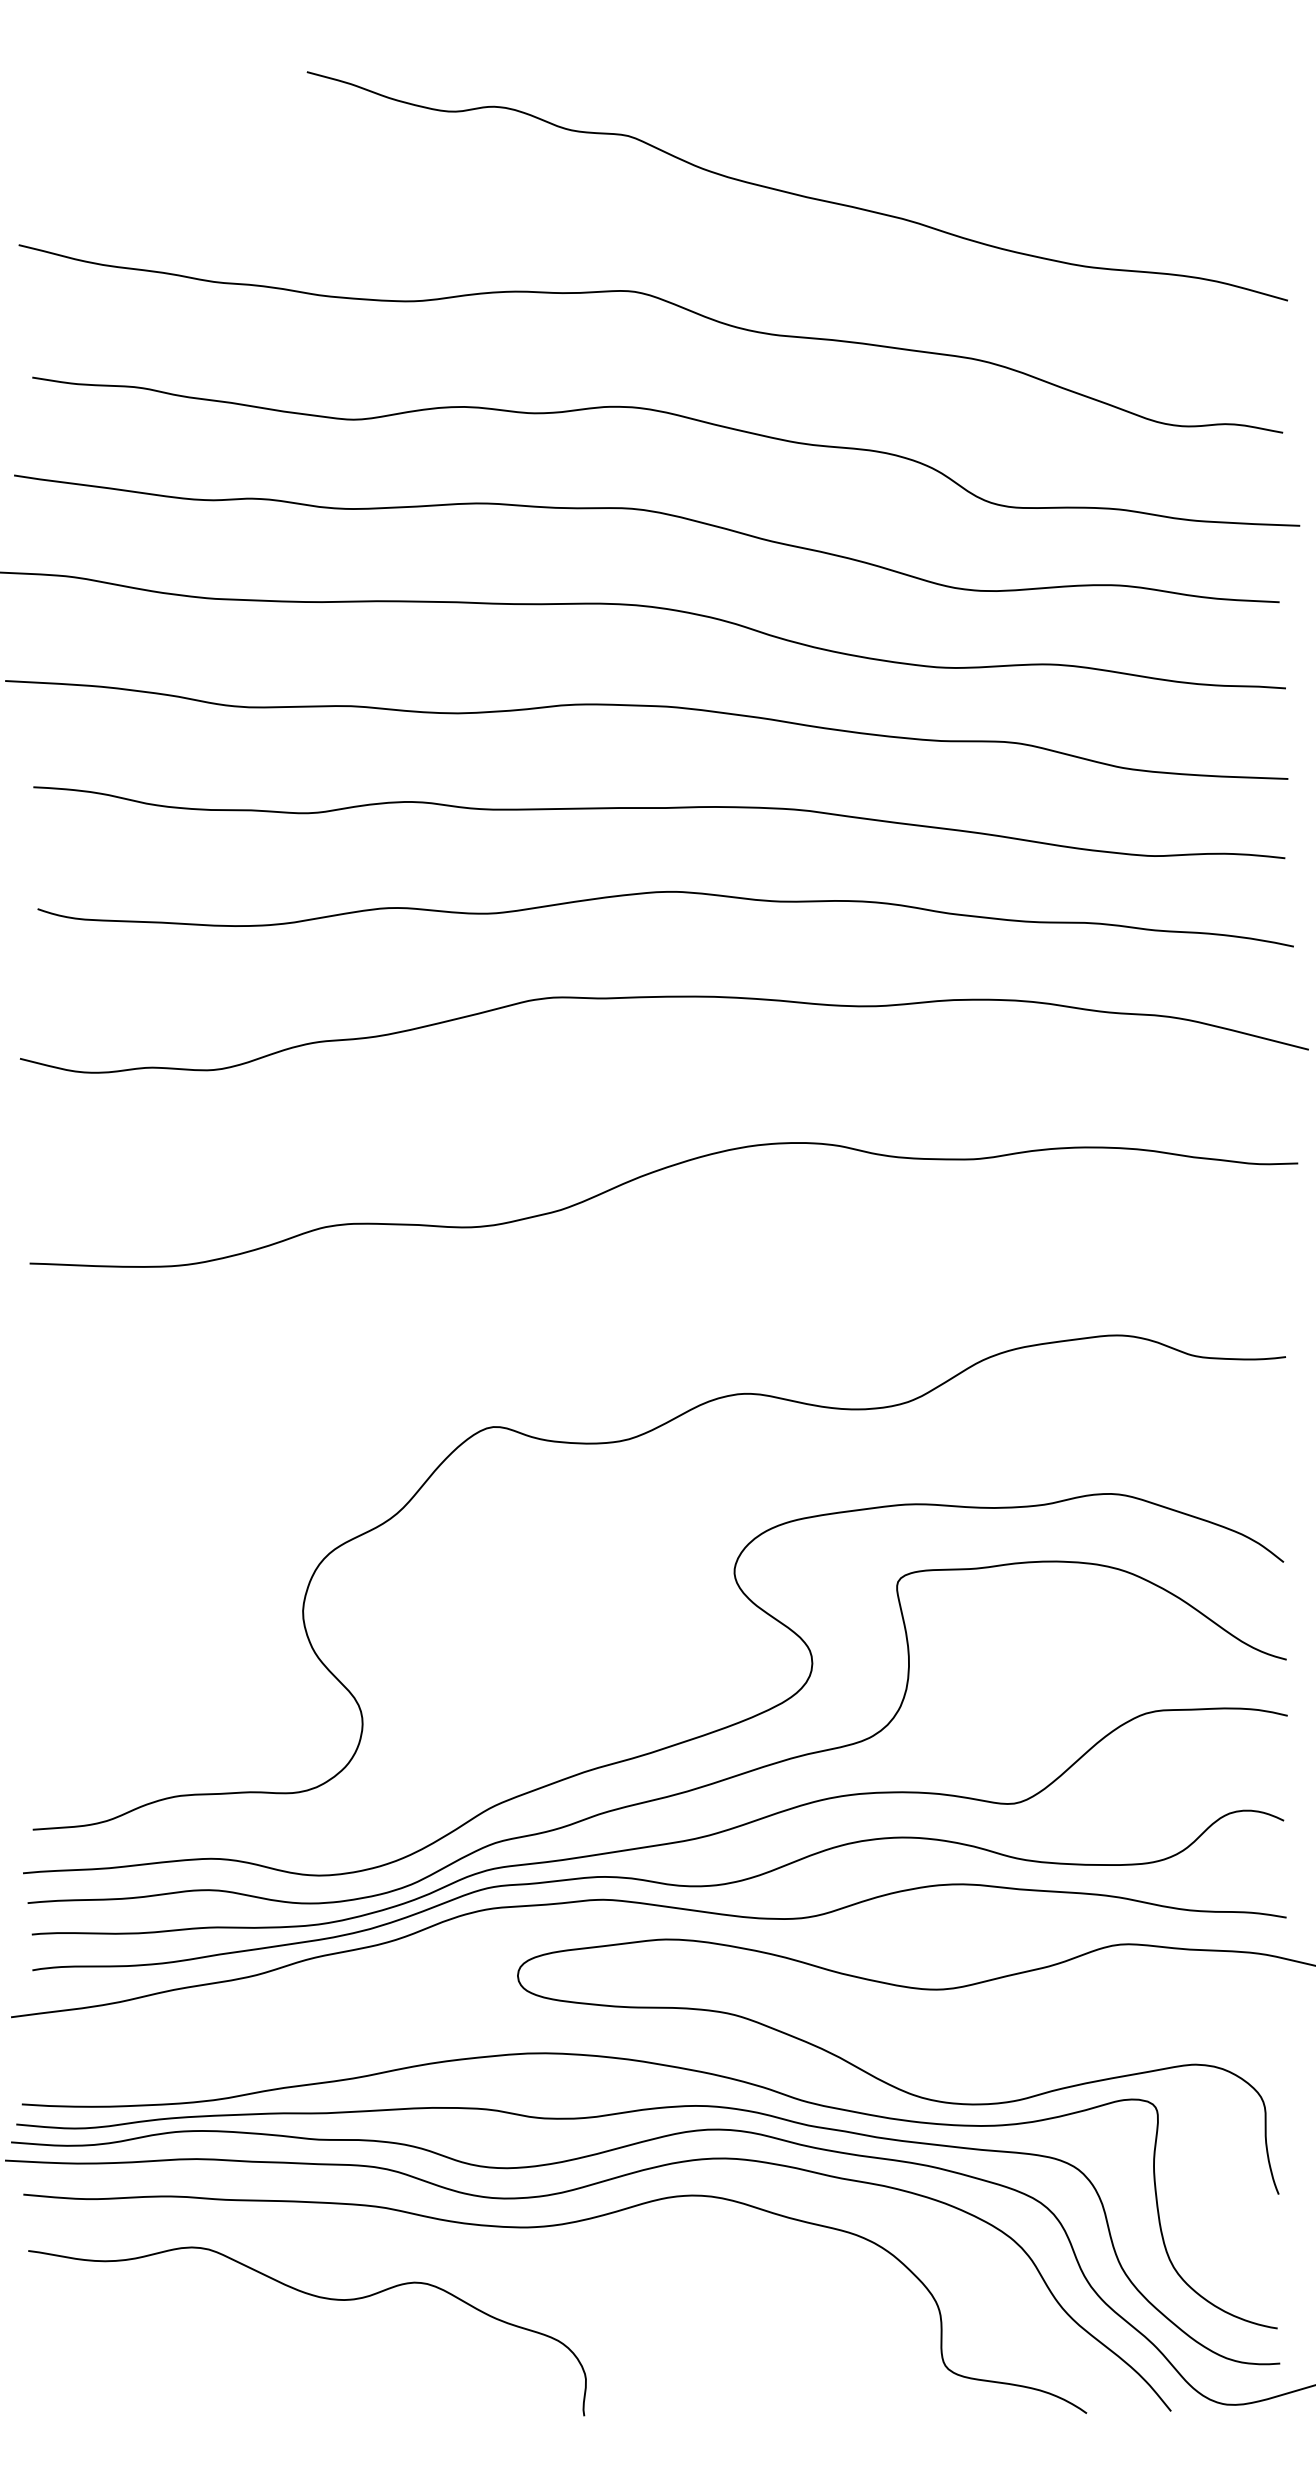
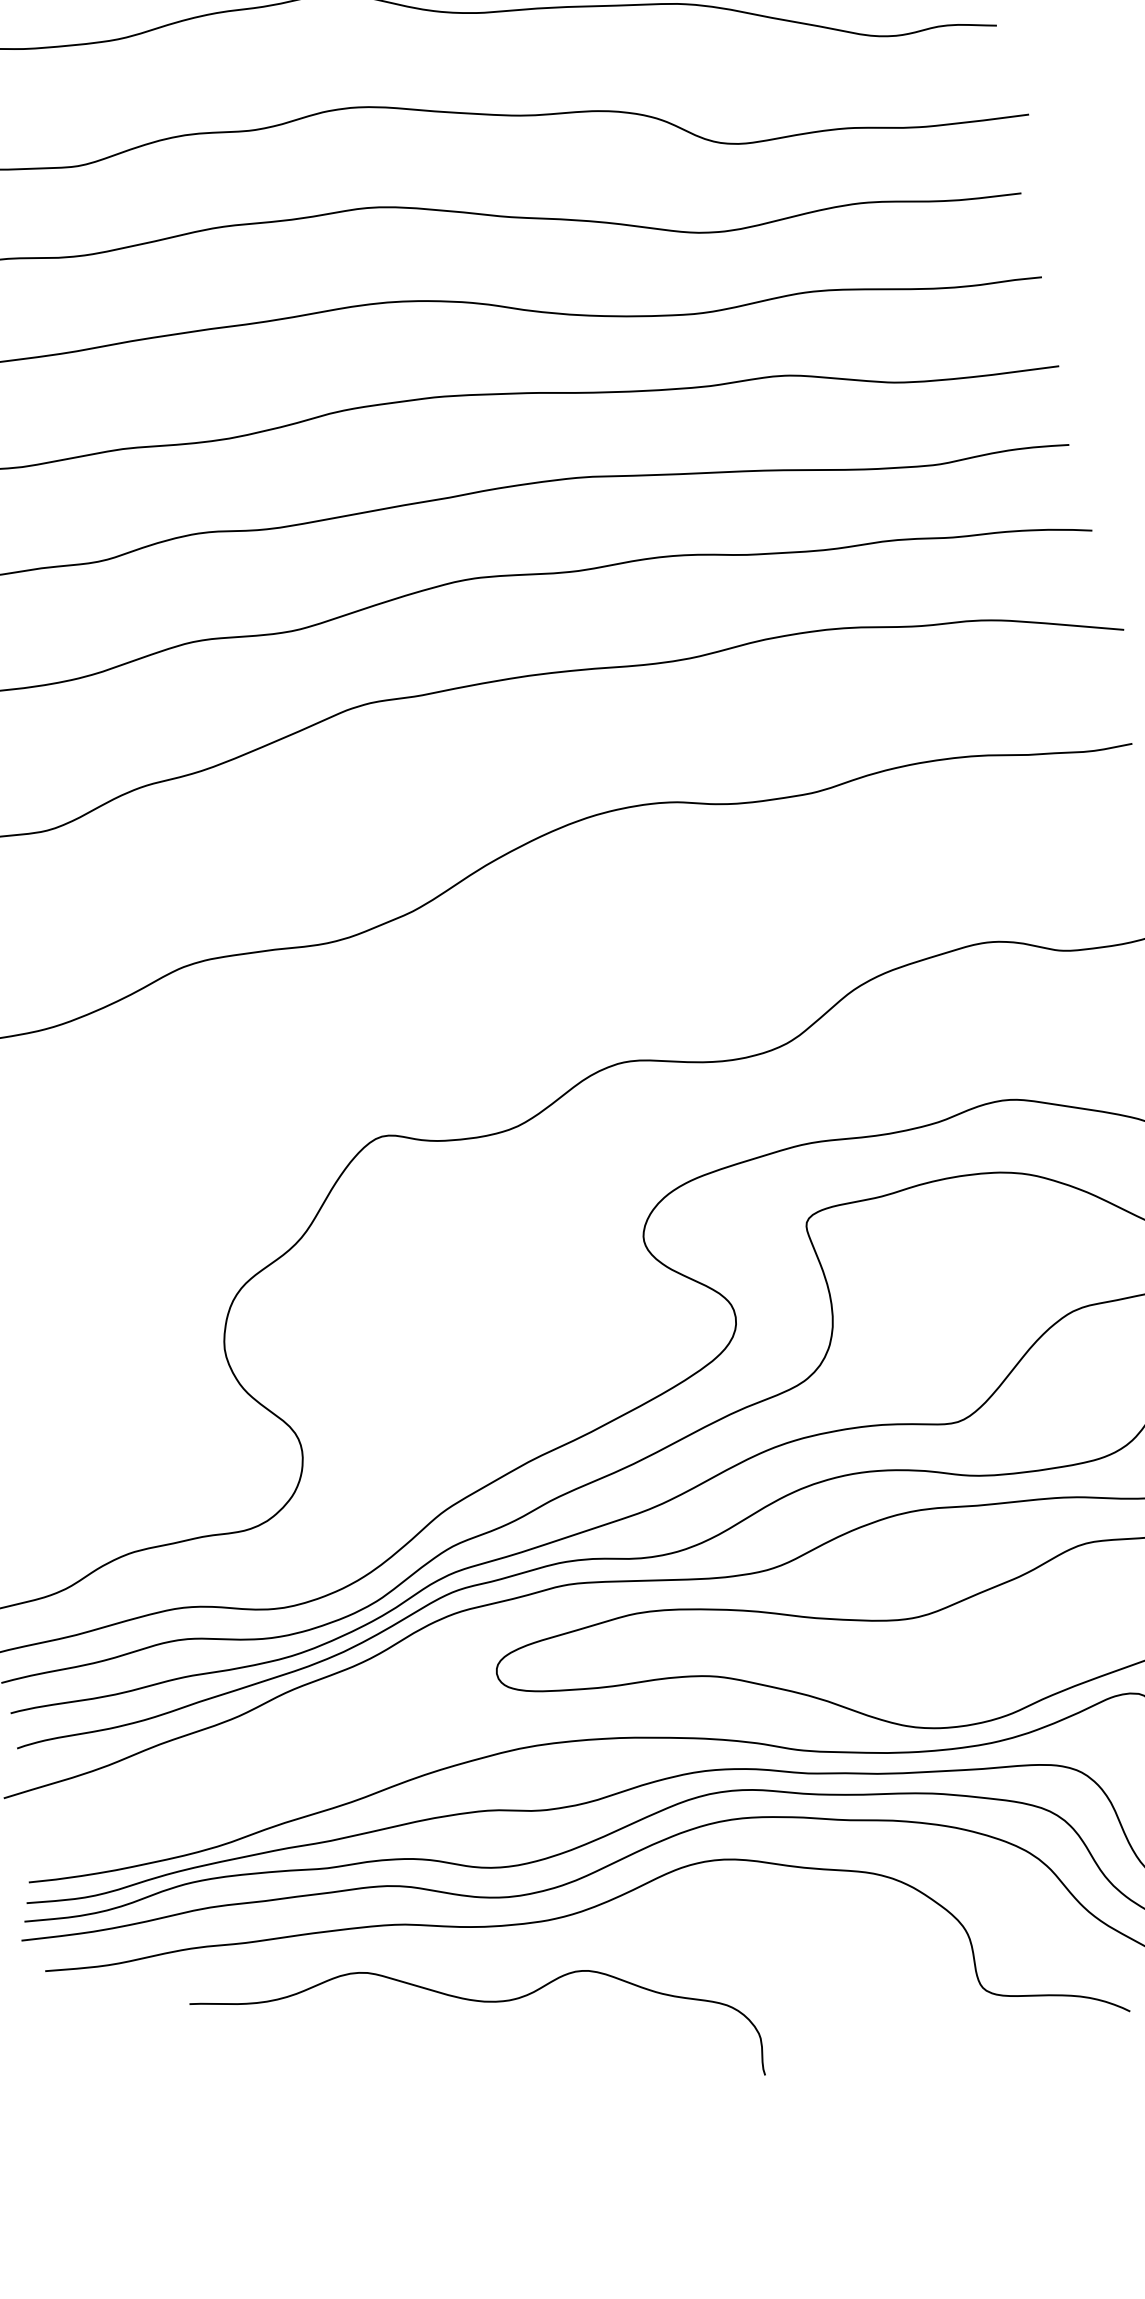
curve: (316, 2297) -> (481, 2002), moved

